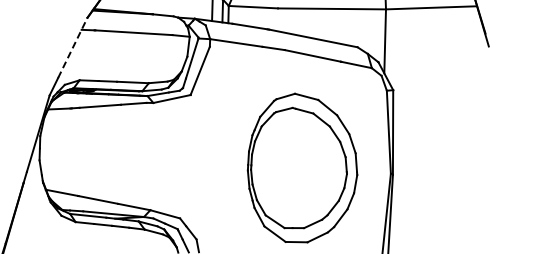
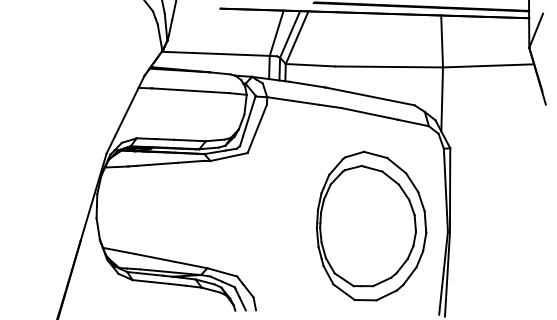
line: (73, 47) -> (130, 105), dashed -> solid
part: (302, 167) -> (371, 225), moved

